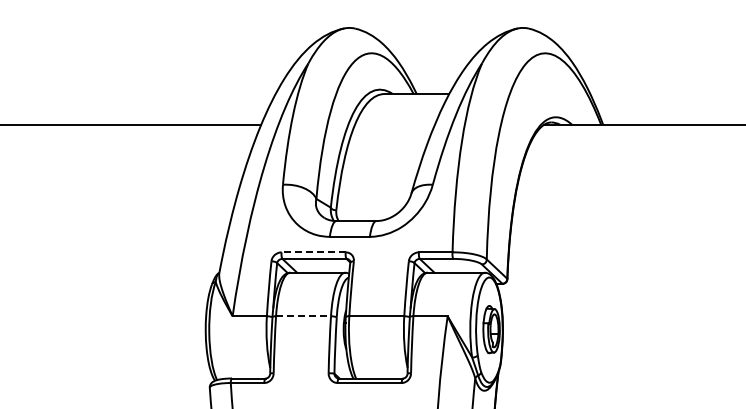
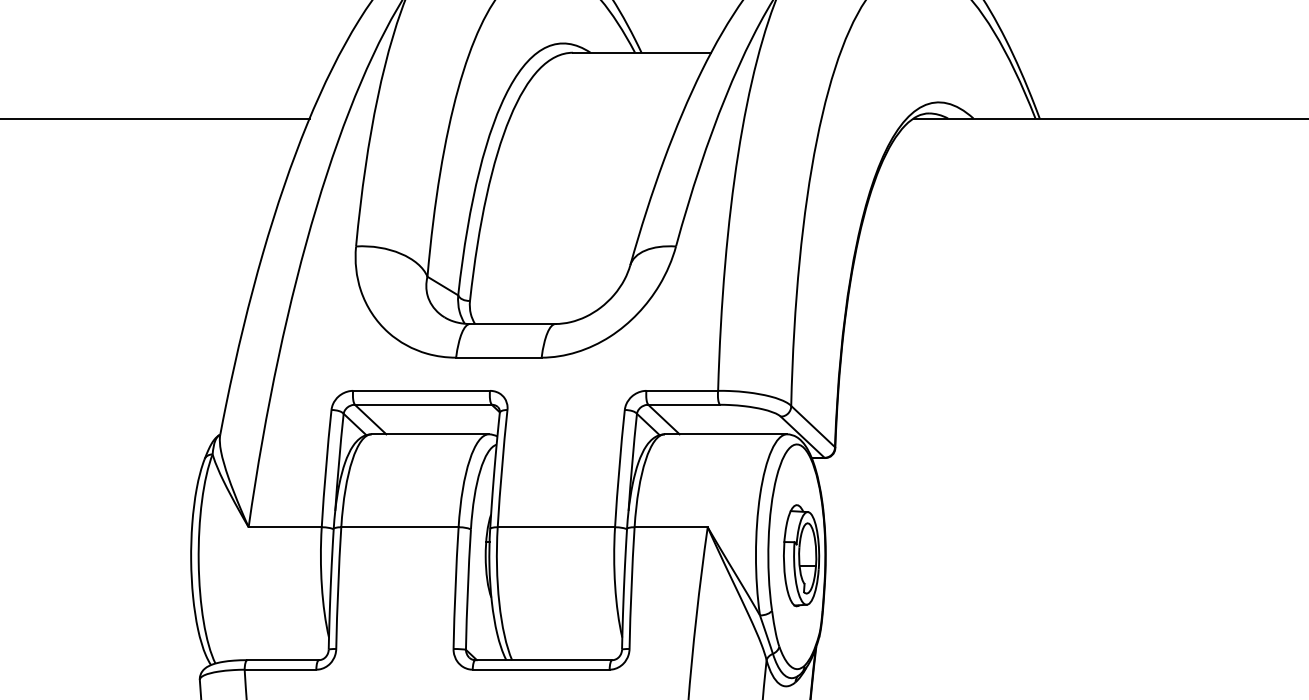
line: (313, 252) -> (421, 391), dashed -> solid
line: (304, 316) -> (402, 527), dashed -> solid

